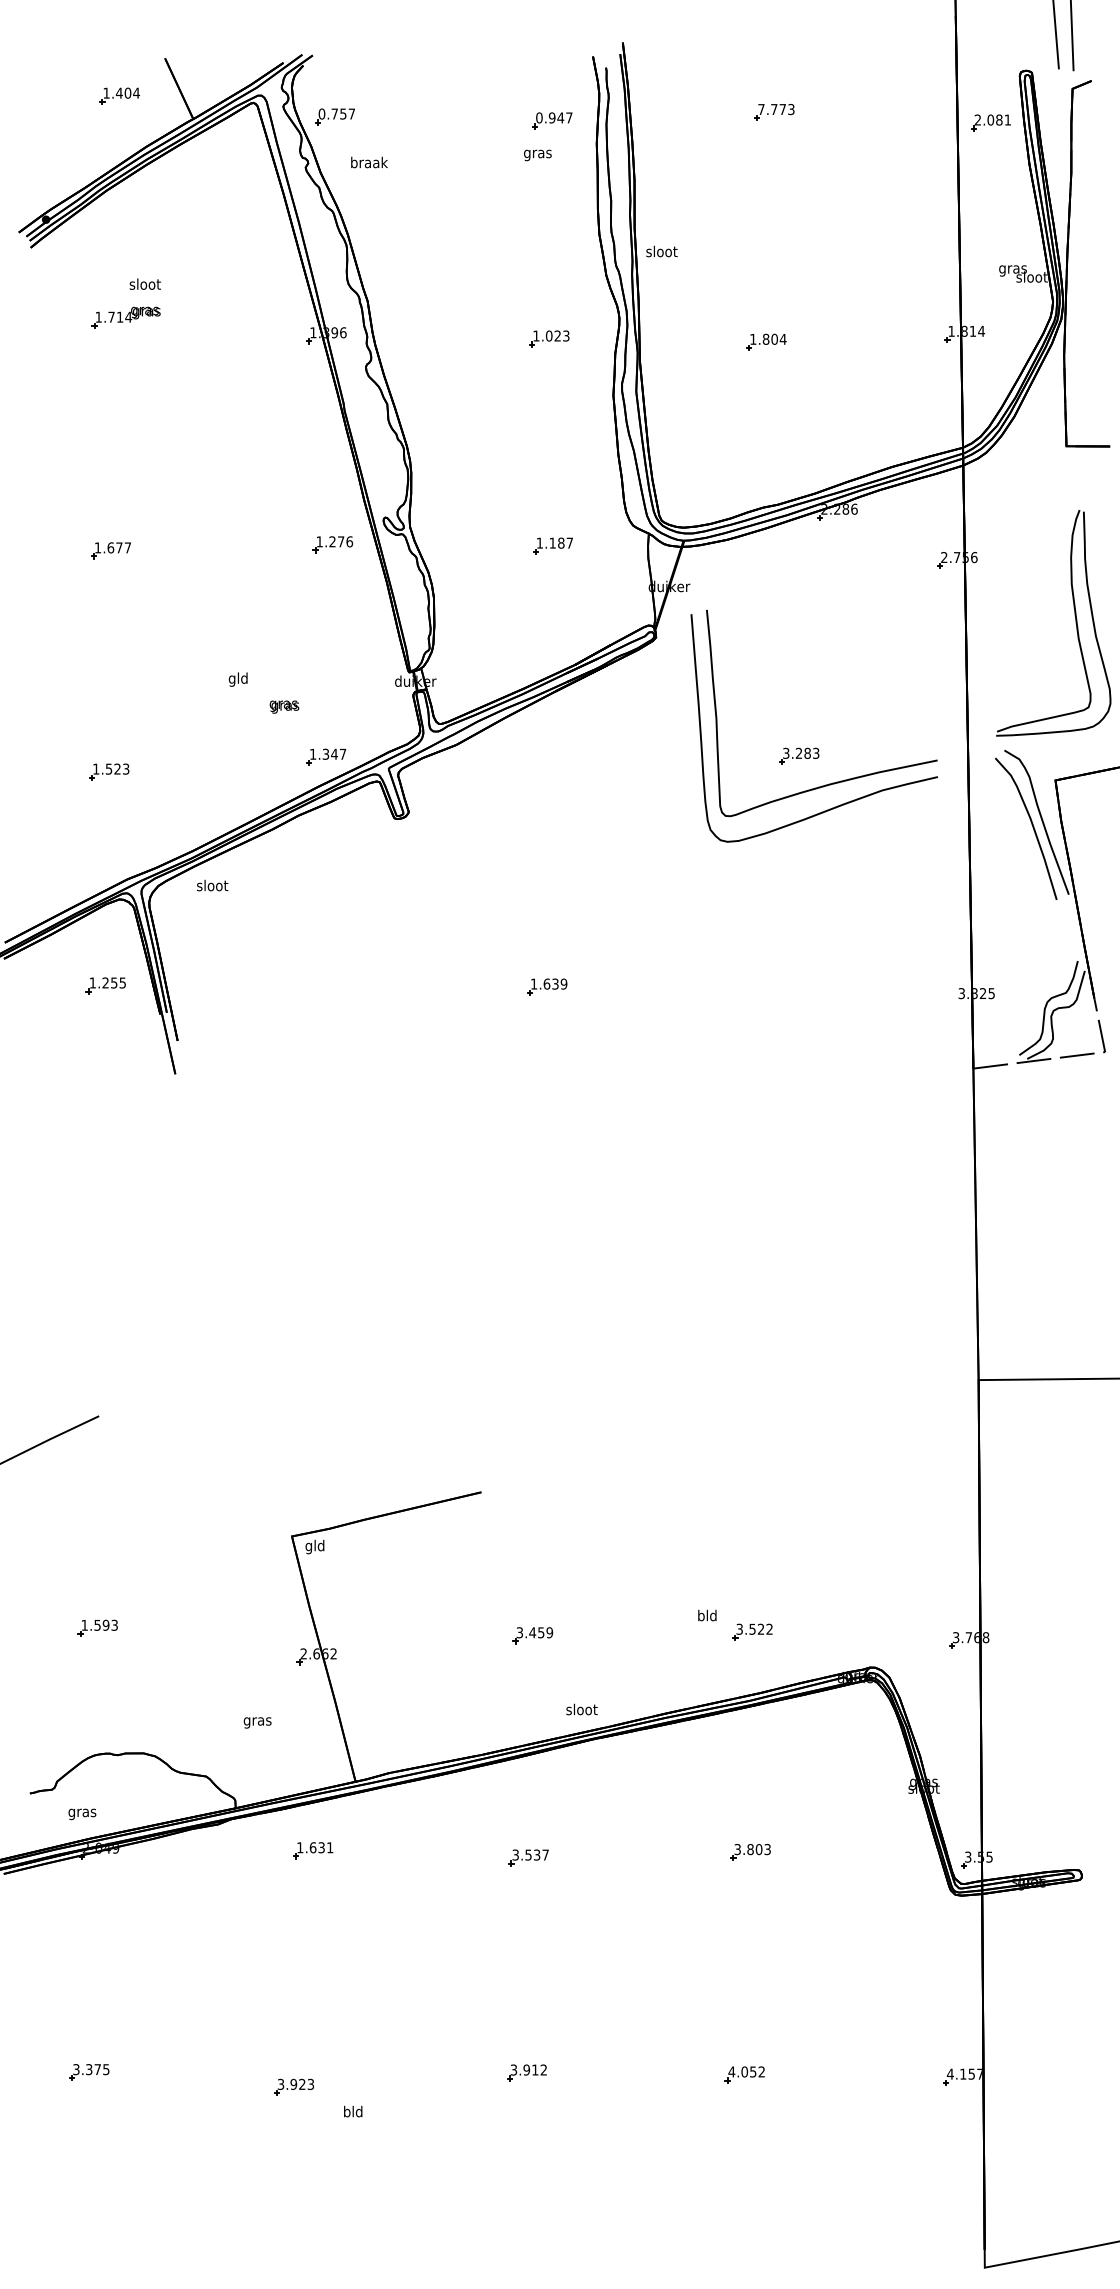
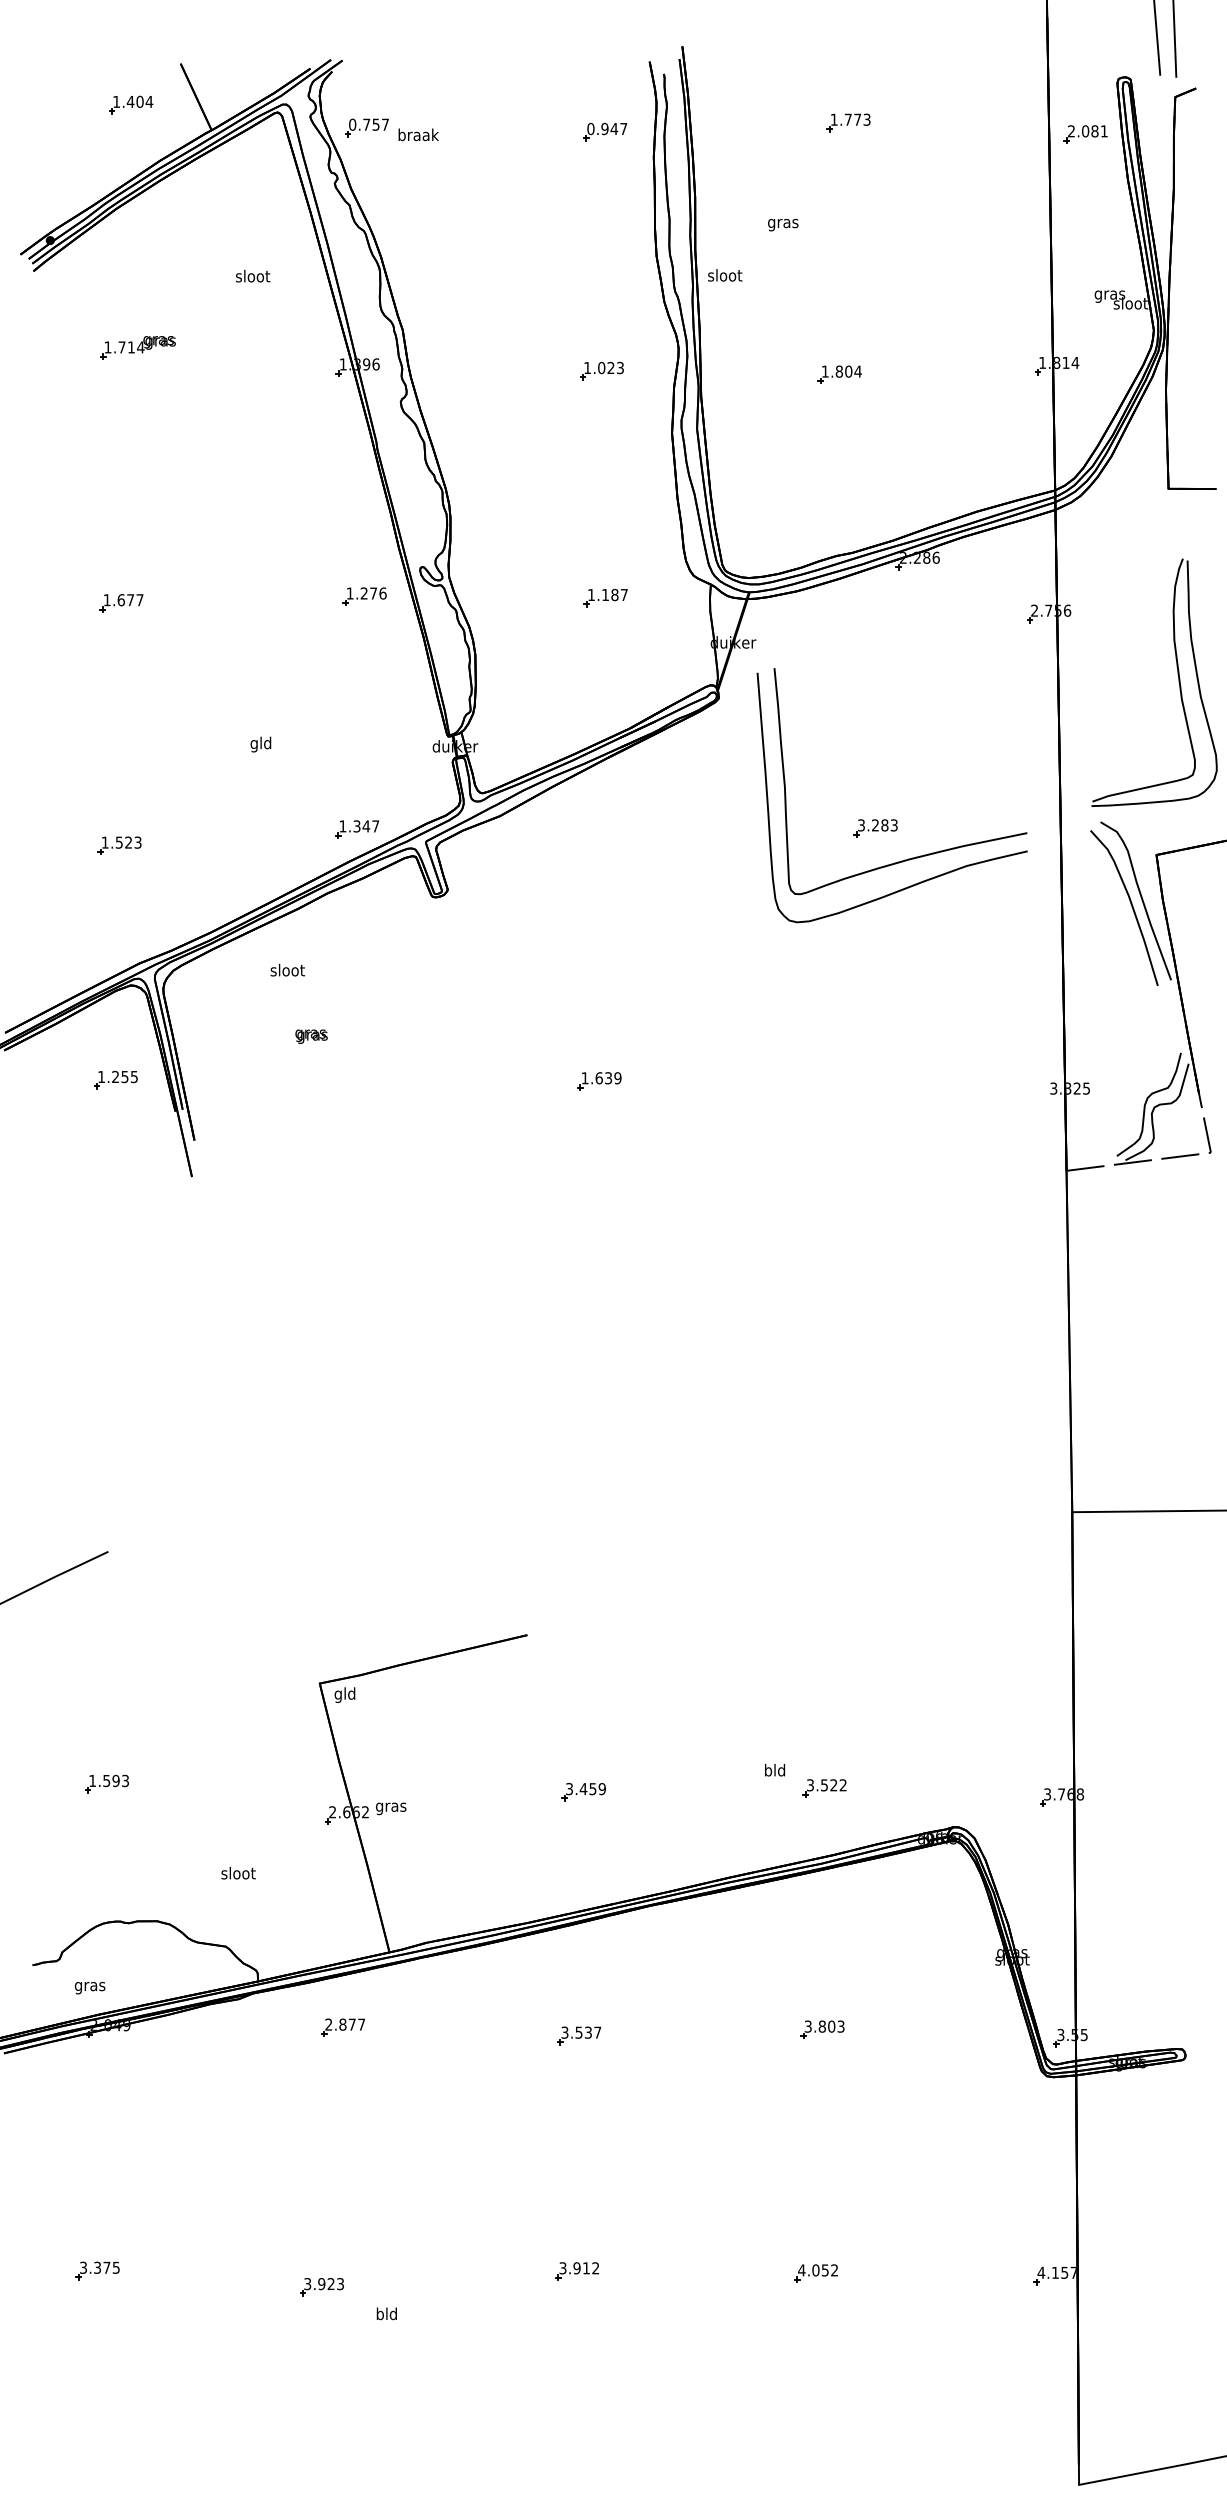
text: (760, 109) -> (833, 119), 7.773 -> 1.773
text: (538, 155) -> (783, 225), moved
text: (369, 162) -> (418, 134), moved
text: (145, 284) -> (253, 276), moved
text: (284, 706) -> (311, 1036), moved
text: (212, 885) -> (287, 970), moved
text: (581, 1709) -> (238, 1873), moved
text: (257, 1722) -> (391, 1808), moved
text: (314, 1847) -> (344, 2024), 1.631 -> 2.877

